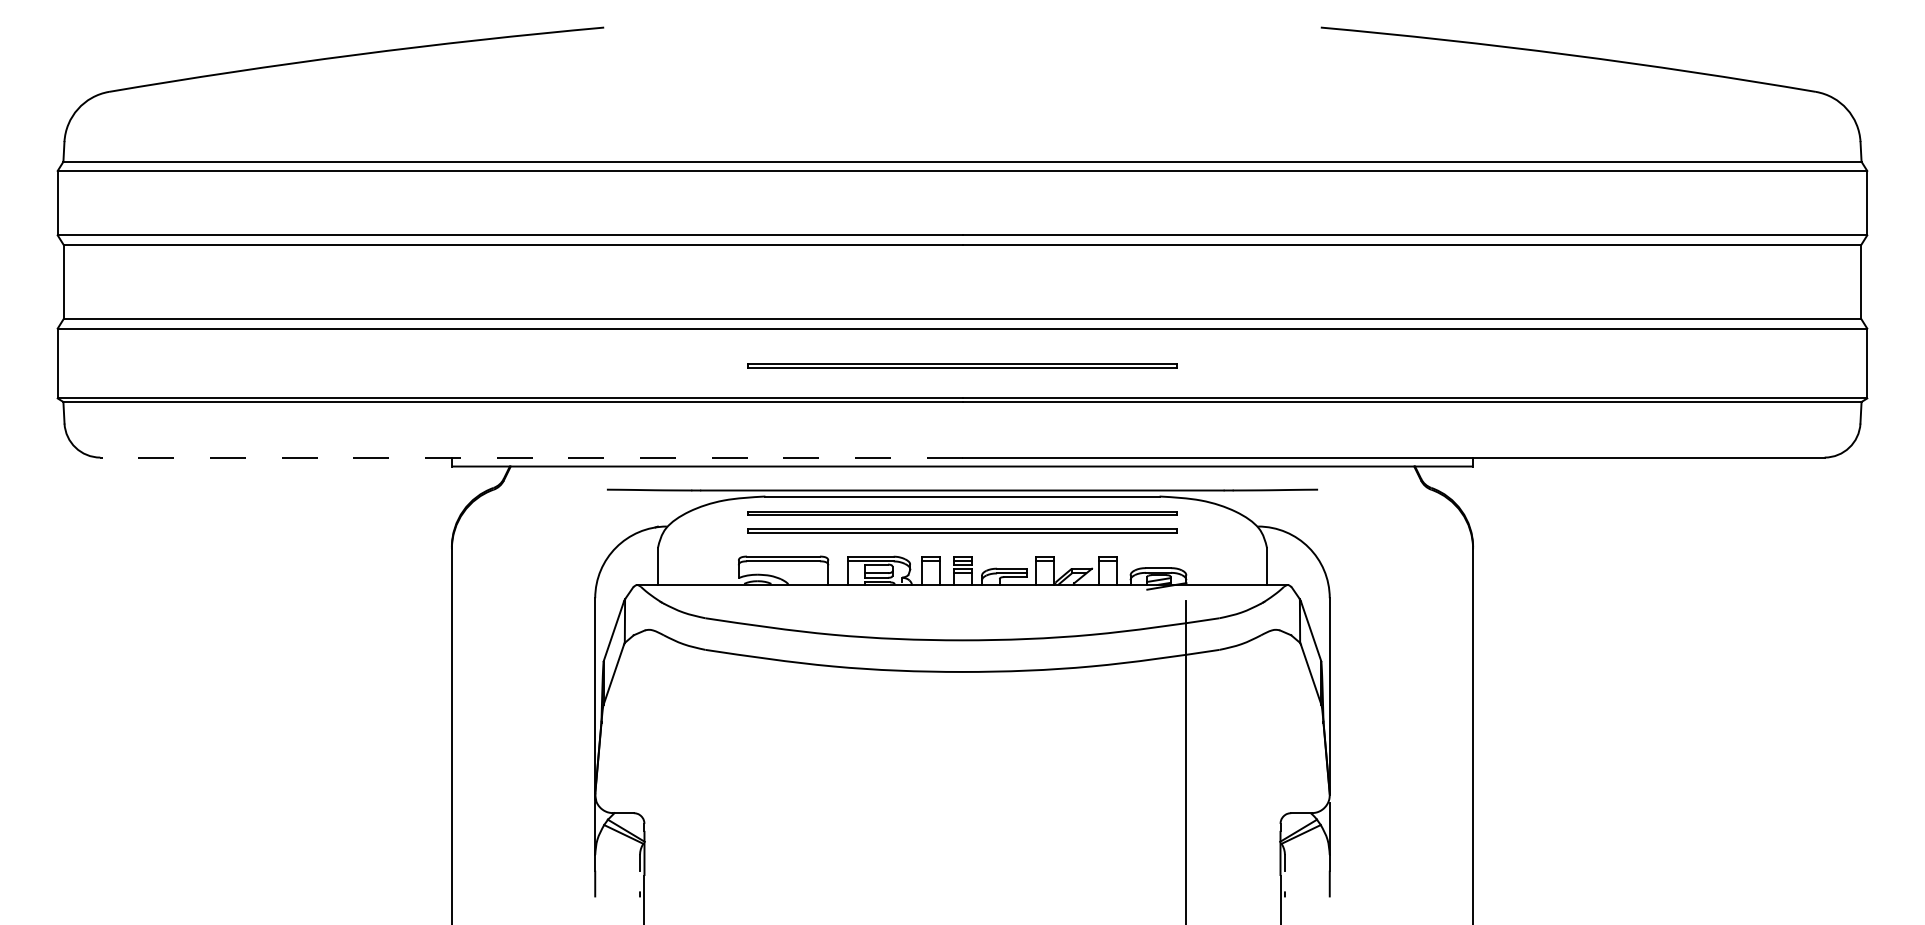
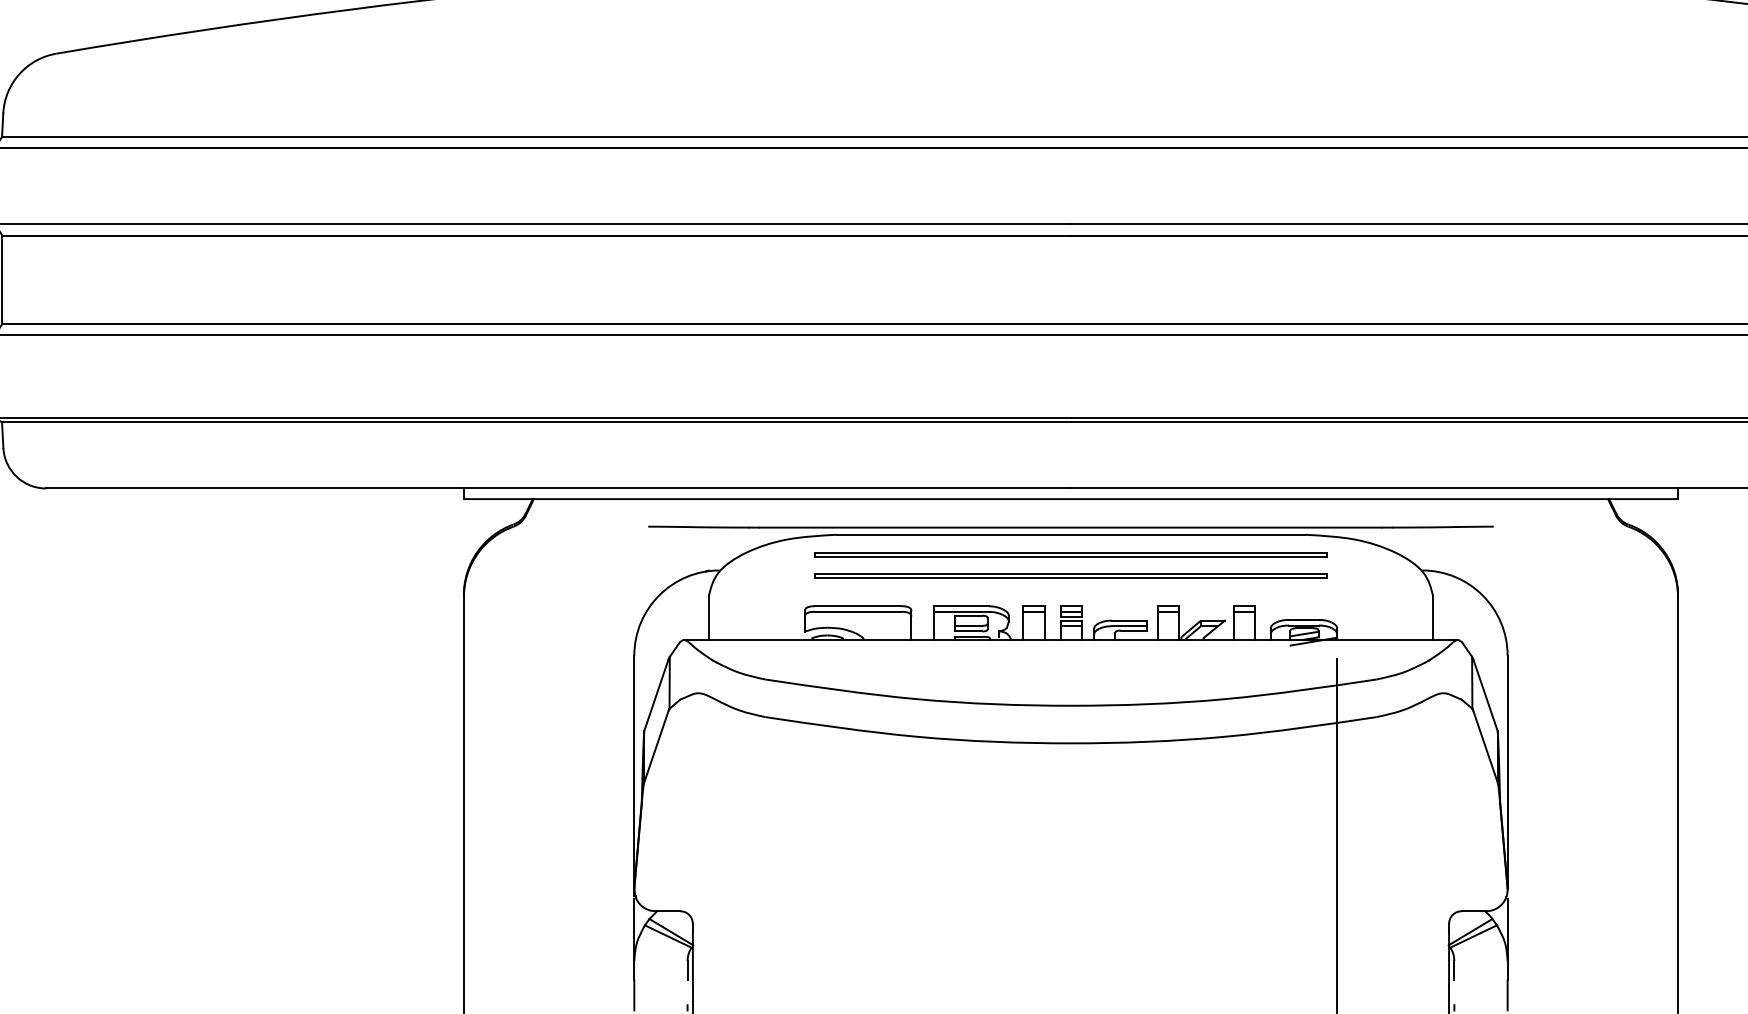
part: (962, 365) -> (1070, 379), removed
line: (530, 457) -> (557, 488), dashed -> solid

